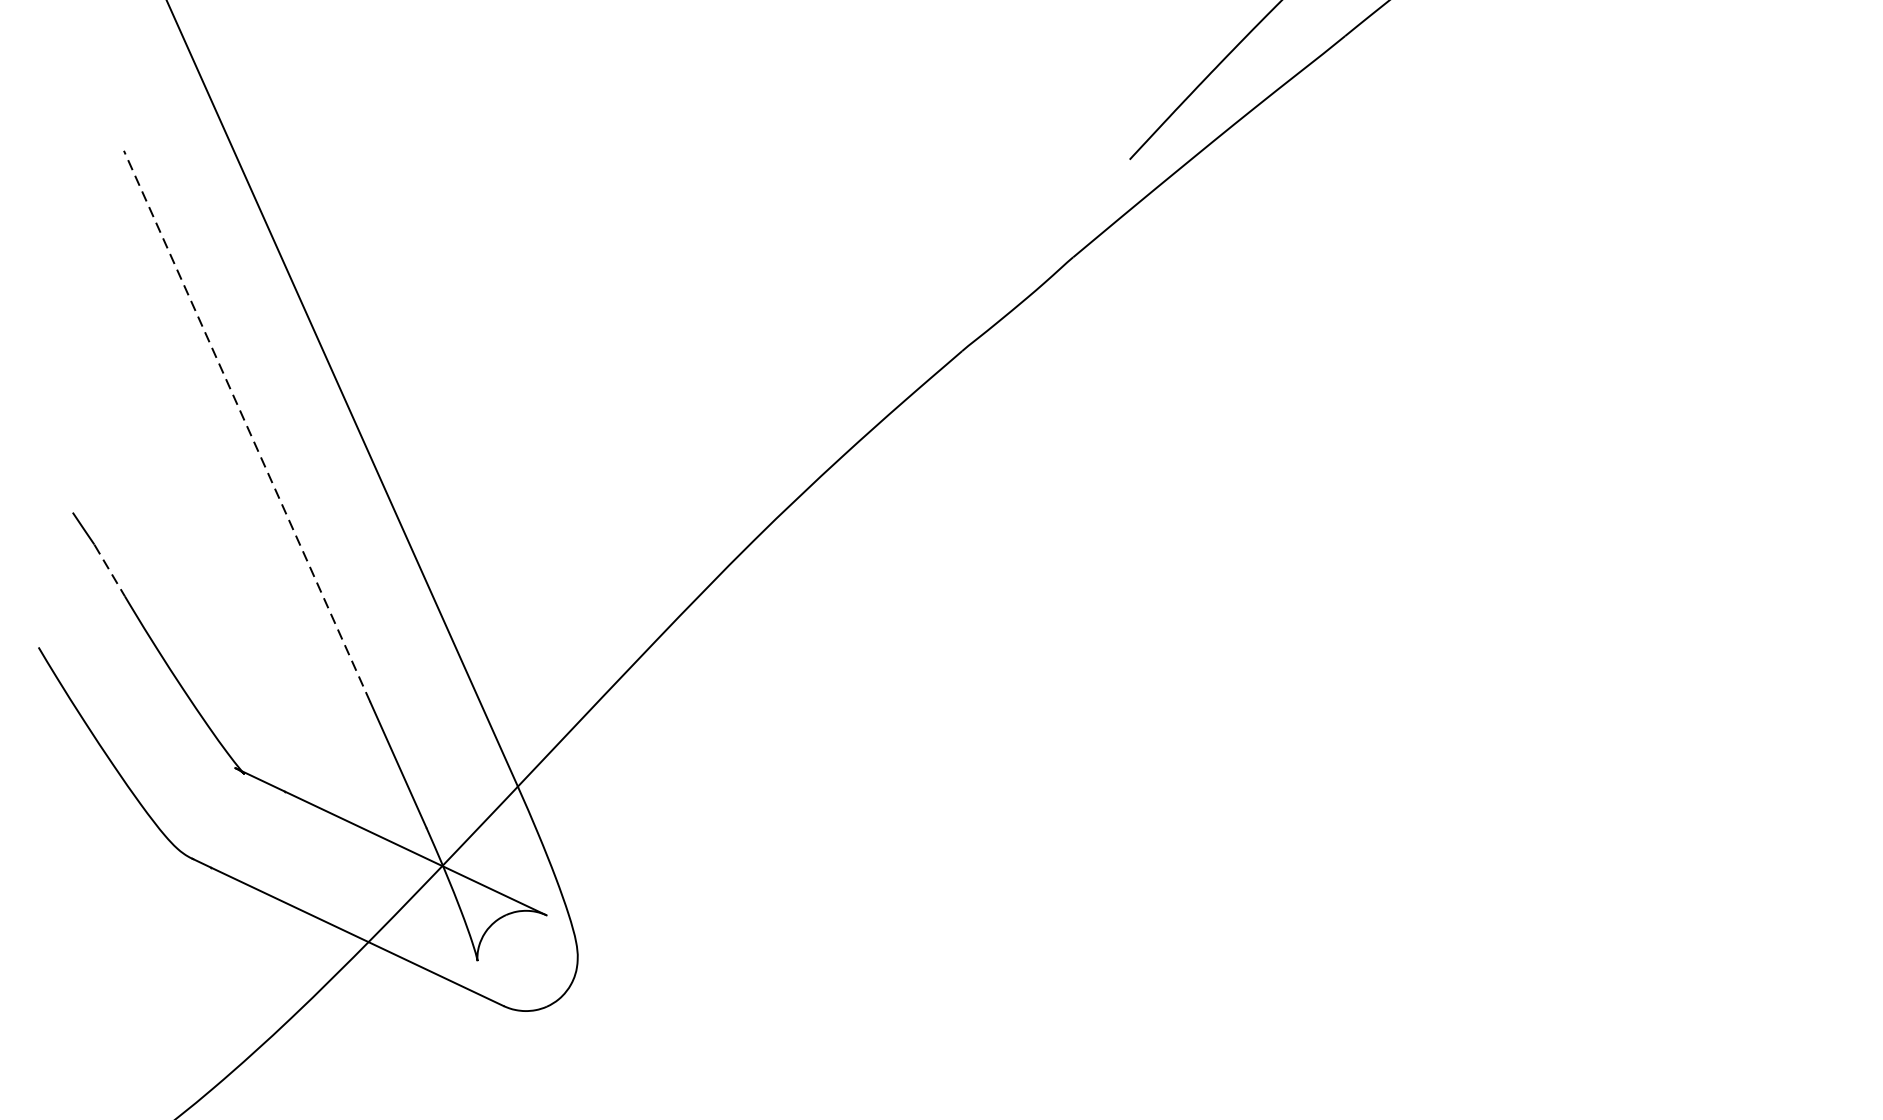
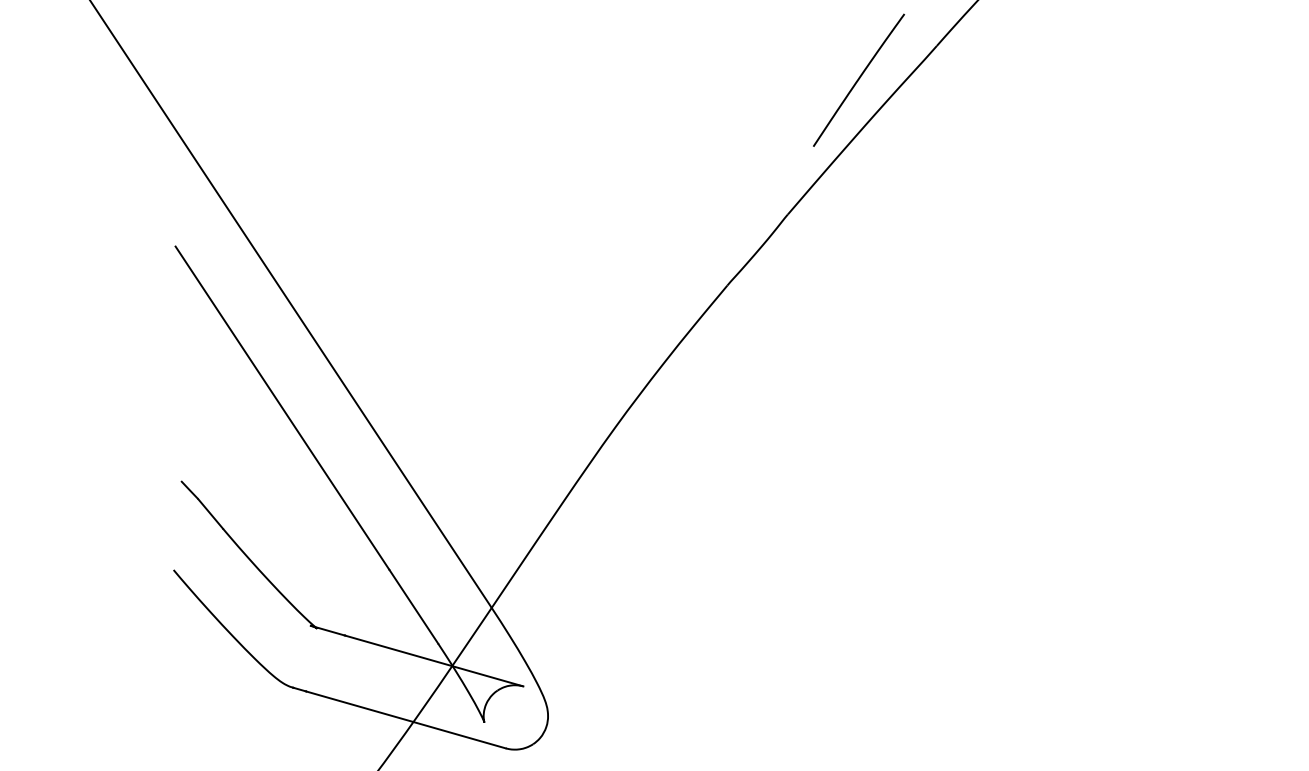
line: (247, 426) -> (282, 408), dashed -> solid
line: (109, 571) -> (210, 514), dashed -> solid

